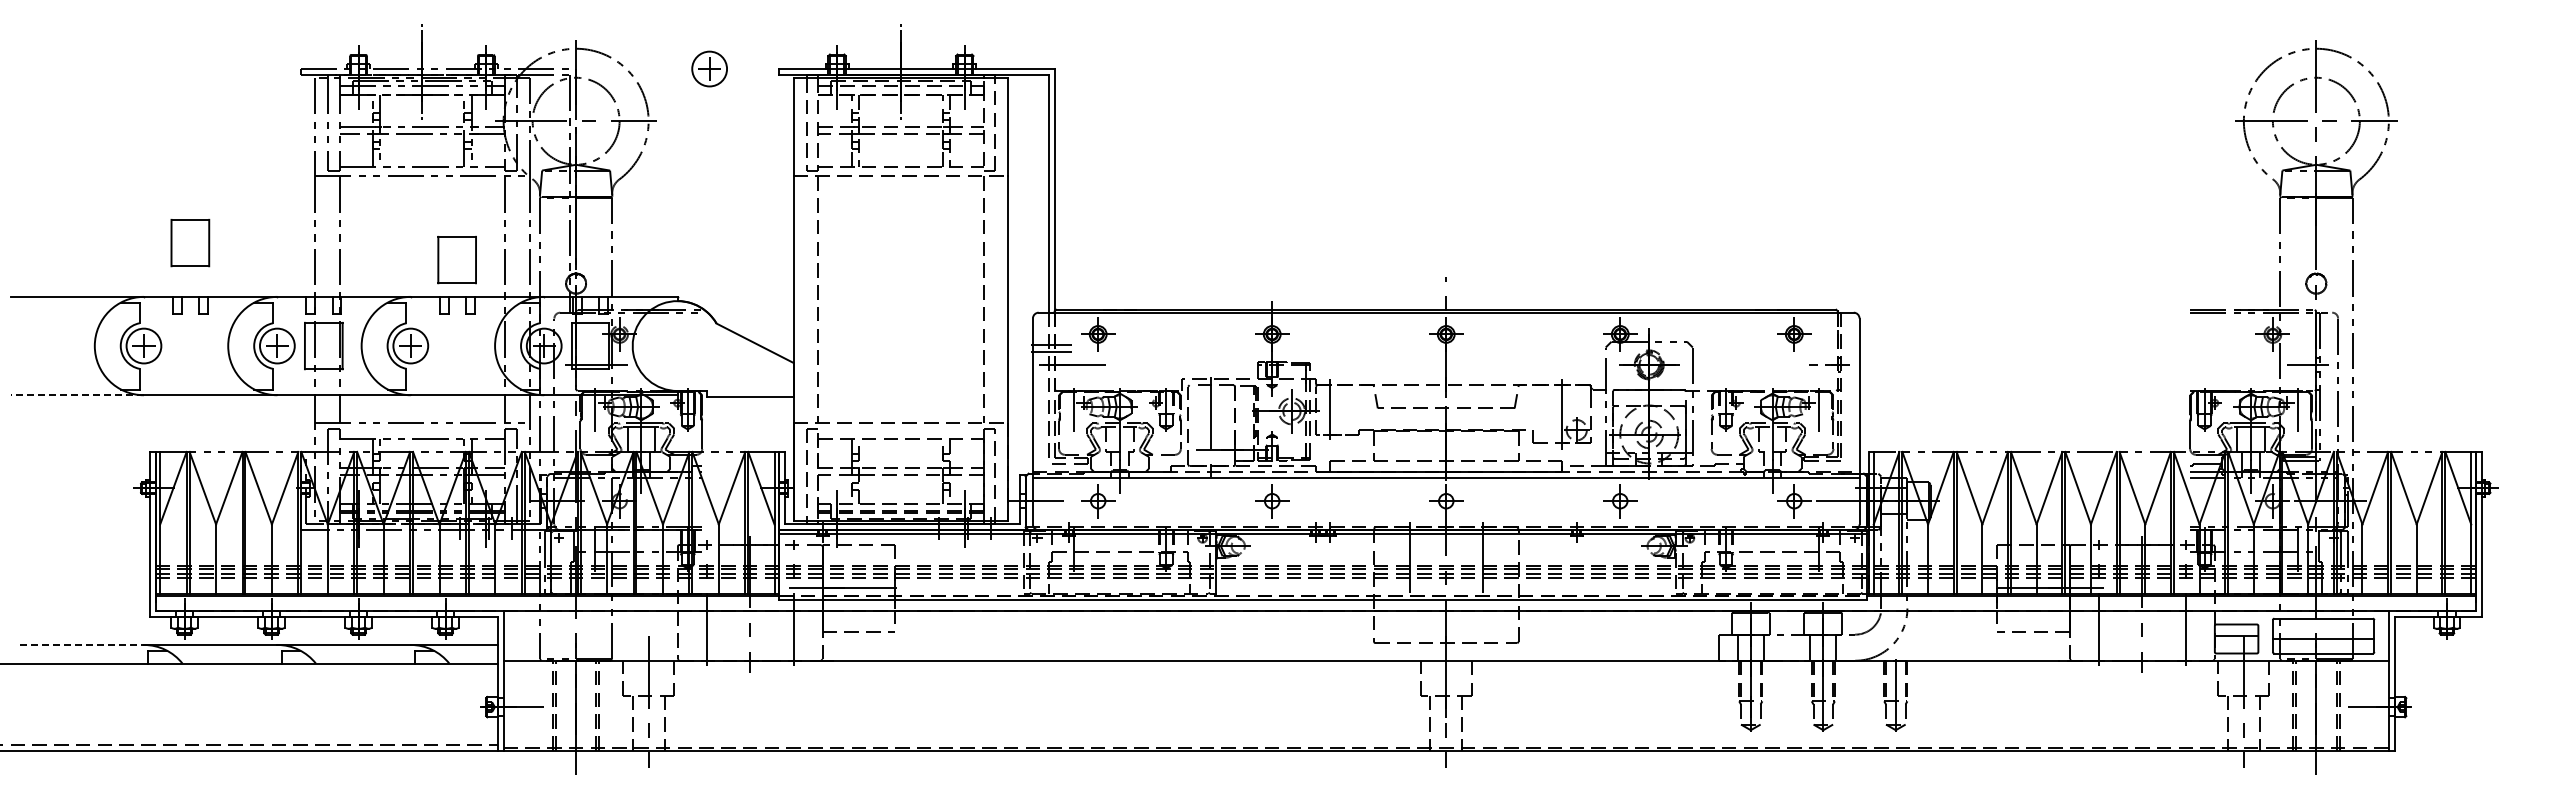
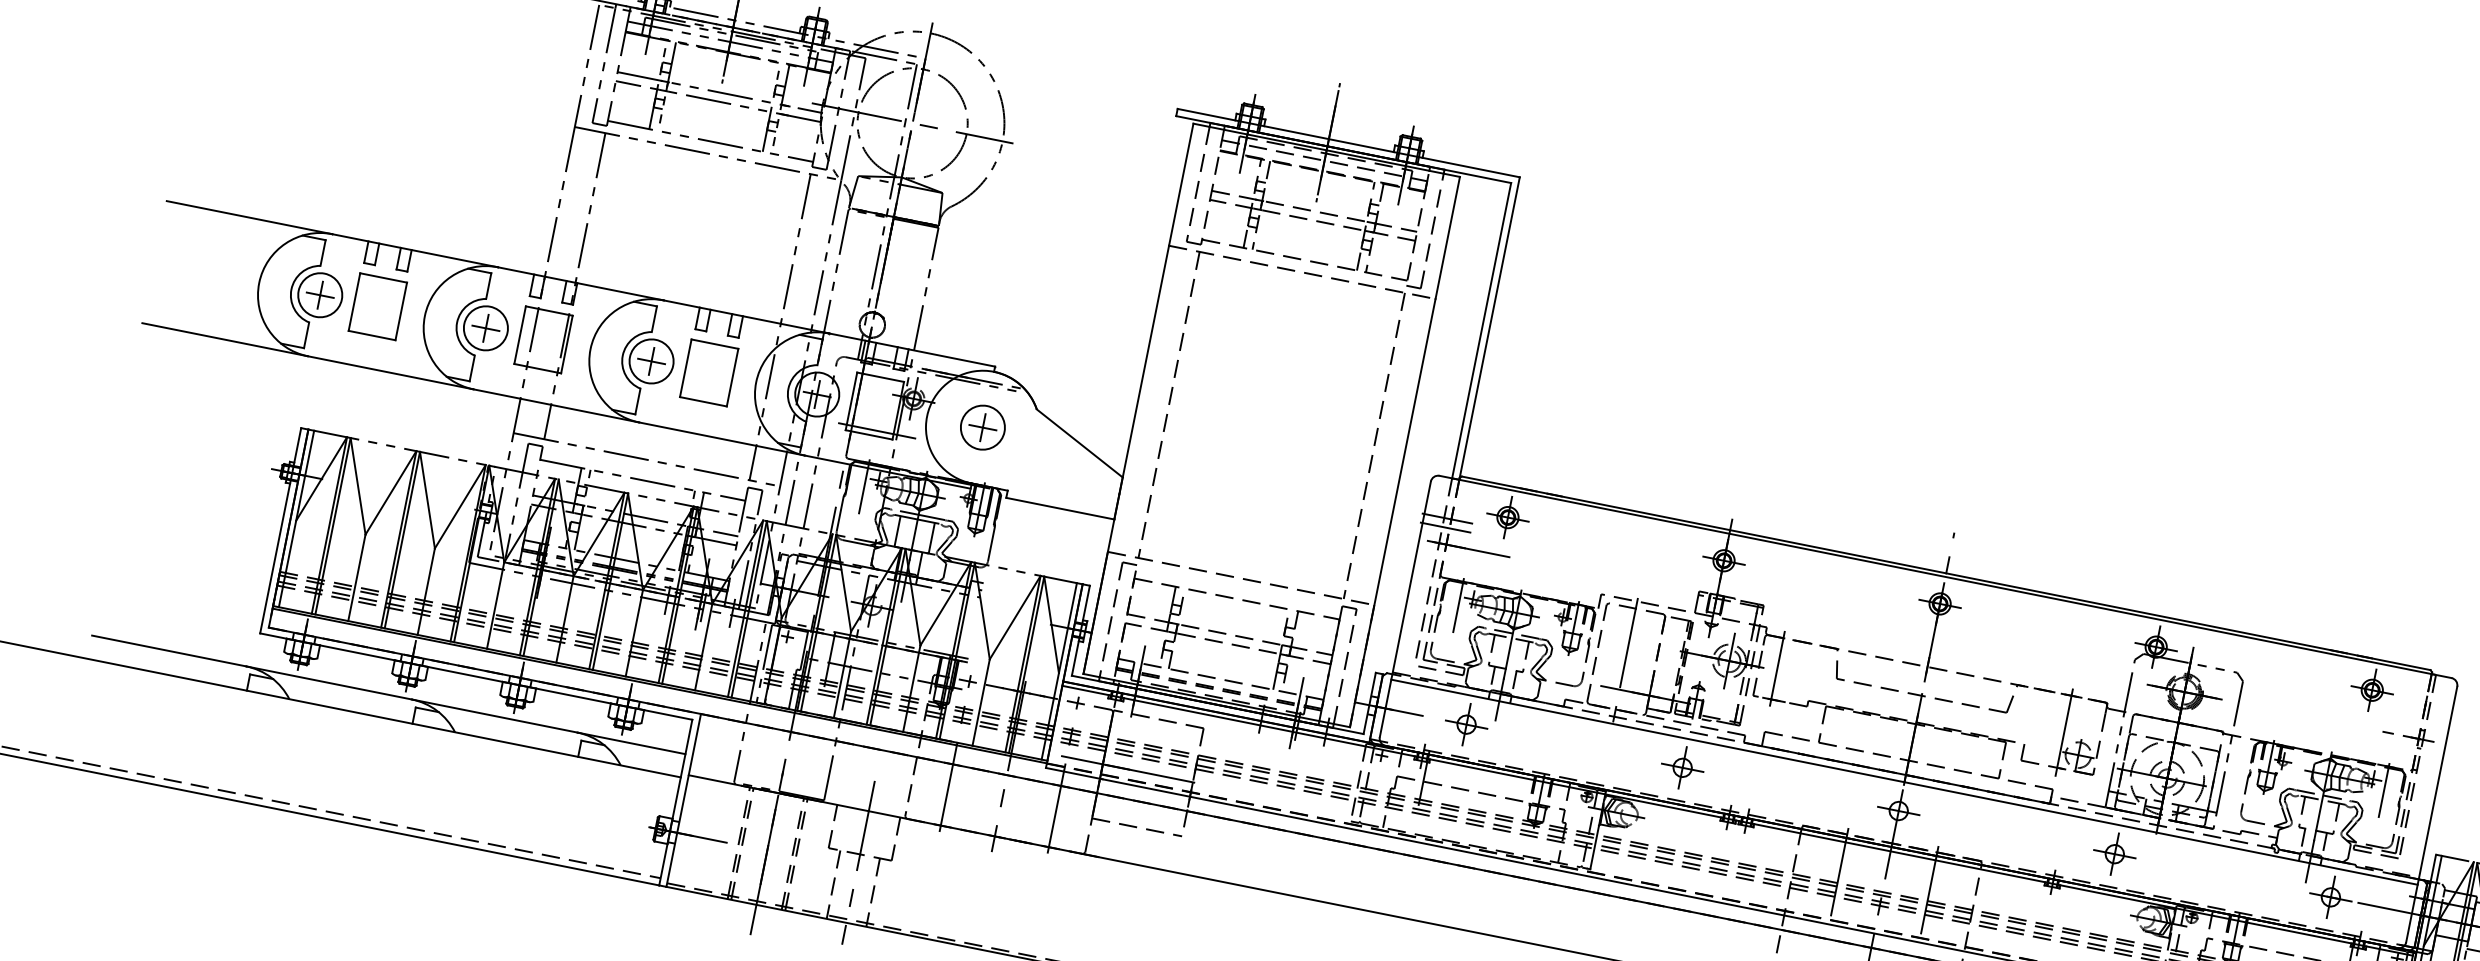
part: (709, 68) -> (982, 426), moved
part: (190, 243) -> (377, 307), moved
part: (456, 260) -> (708, 373), moved
line: (77, 395) -> (225, 340), dashed -> solid
line: (82, 644) -> (169, 650), dashed -> solid

